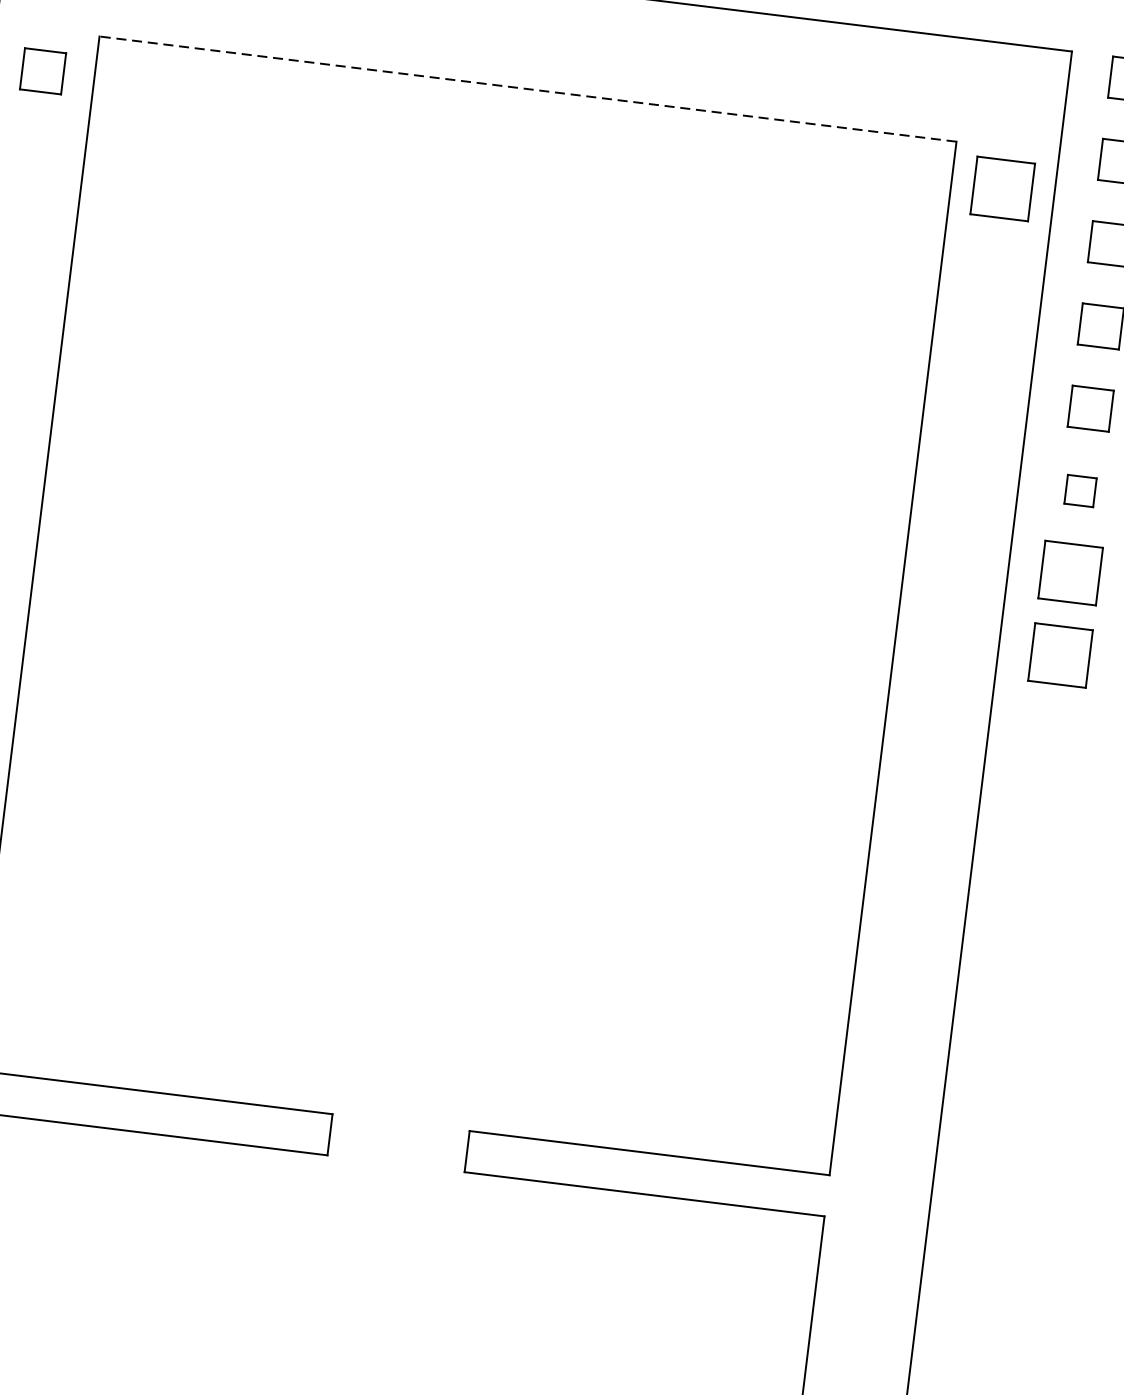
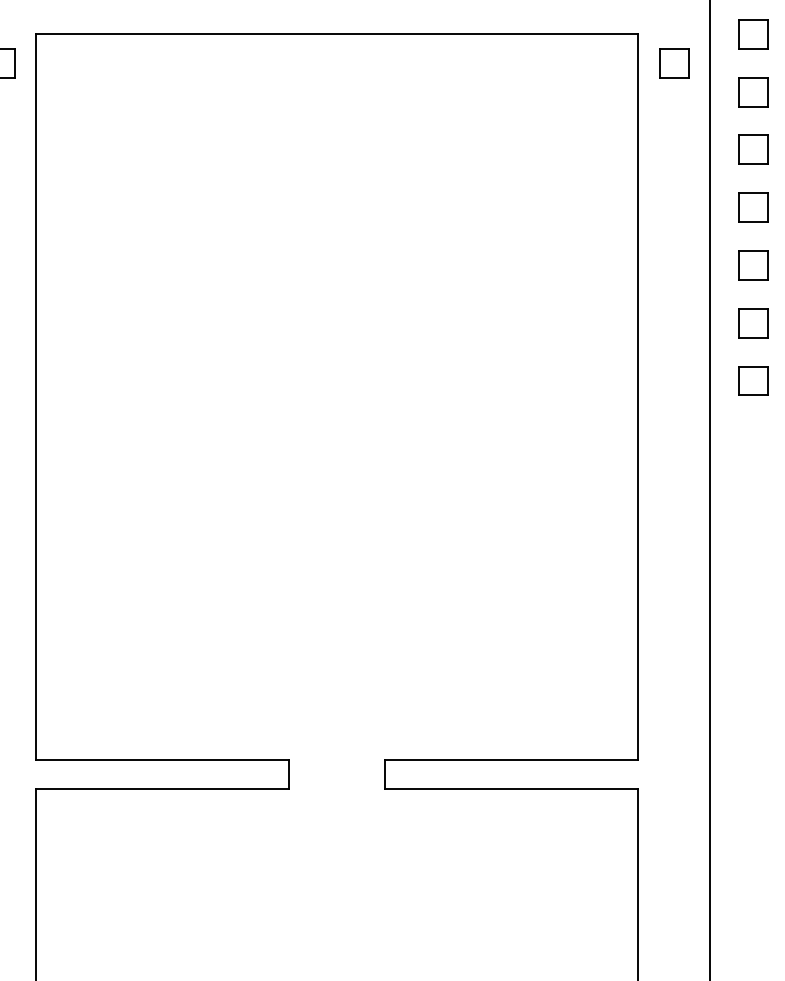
line: (528, 89) -> (337, 34), dashed -> solid
part: (1003, 189) -> (674, 63), size x0.71
part: (1080, 491) -> (753, 265), size x1.43
part: (1070, 573) -> (753, 323), size x0.71
part: (1060, 654) -> (753, 380), size x0.71

